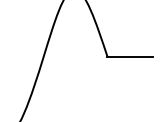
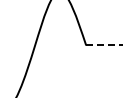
line: (130, 56) -> (104, 45), solid -> dashed

